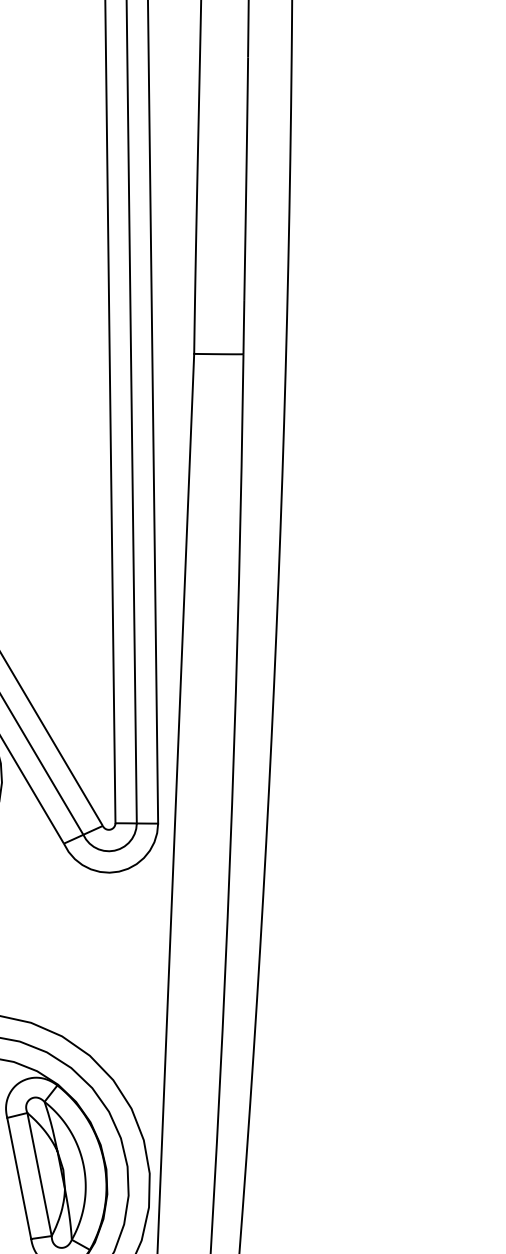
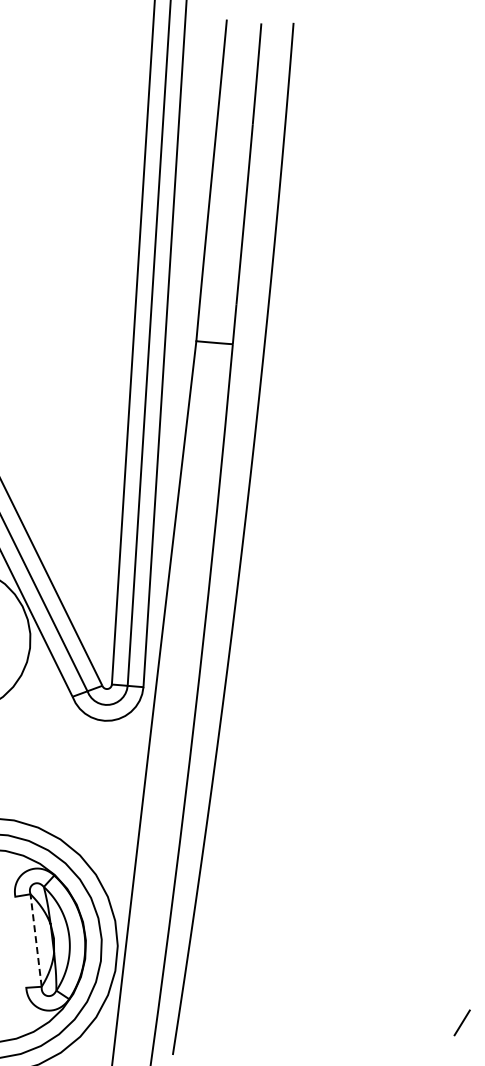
line: (40, 1174) -> (36, 940), solid -> dashed
line: (18, 1177) -> (20, 941), removed

